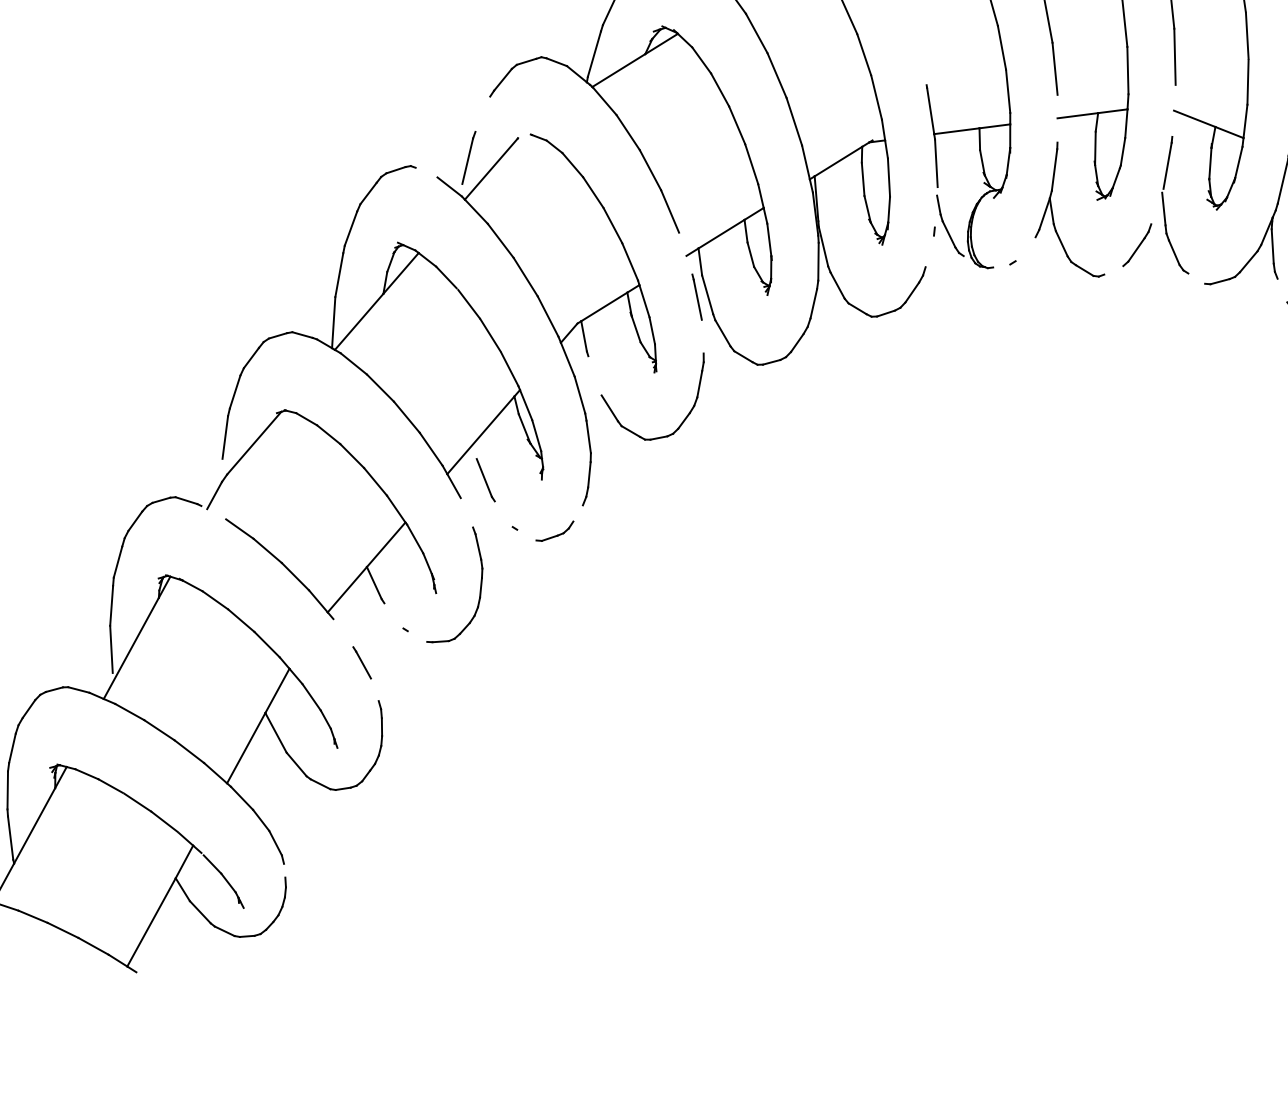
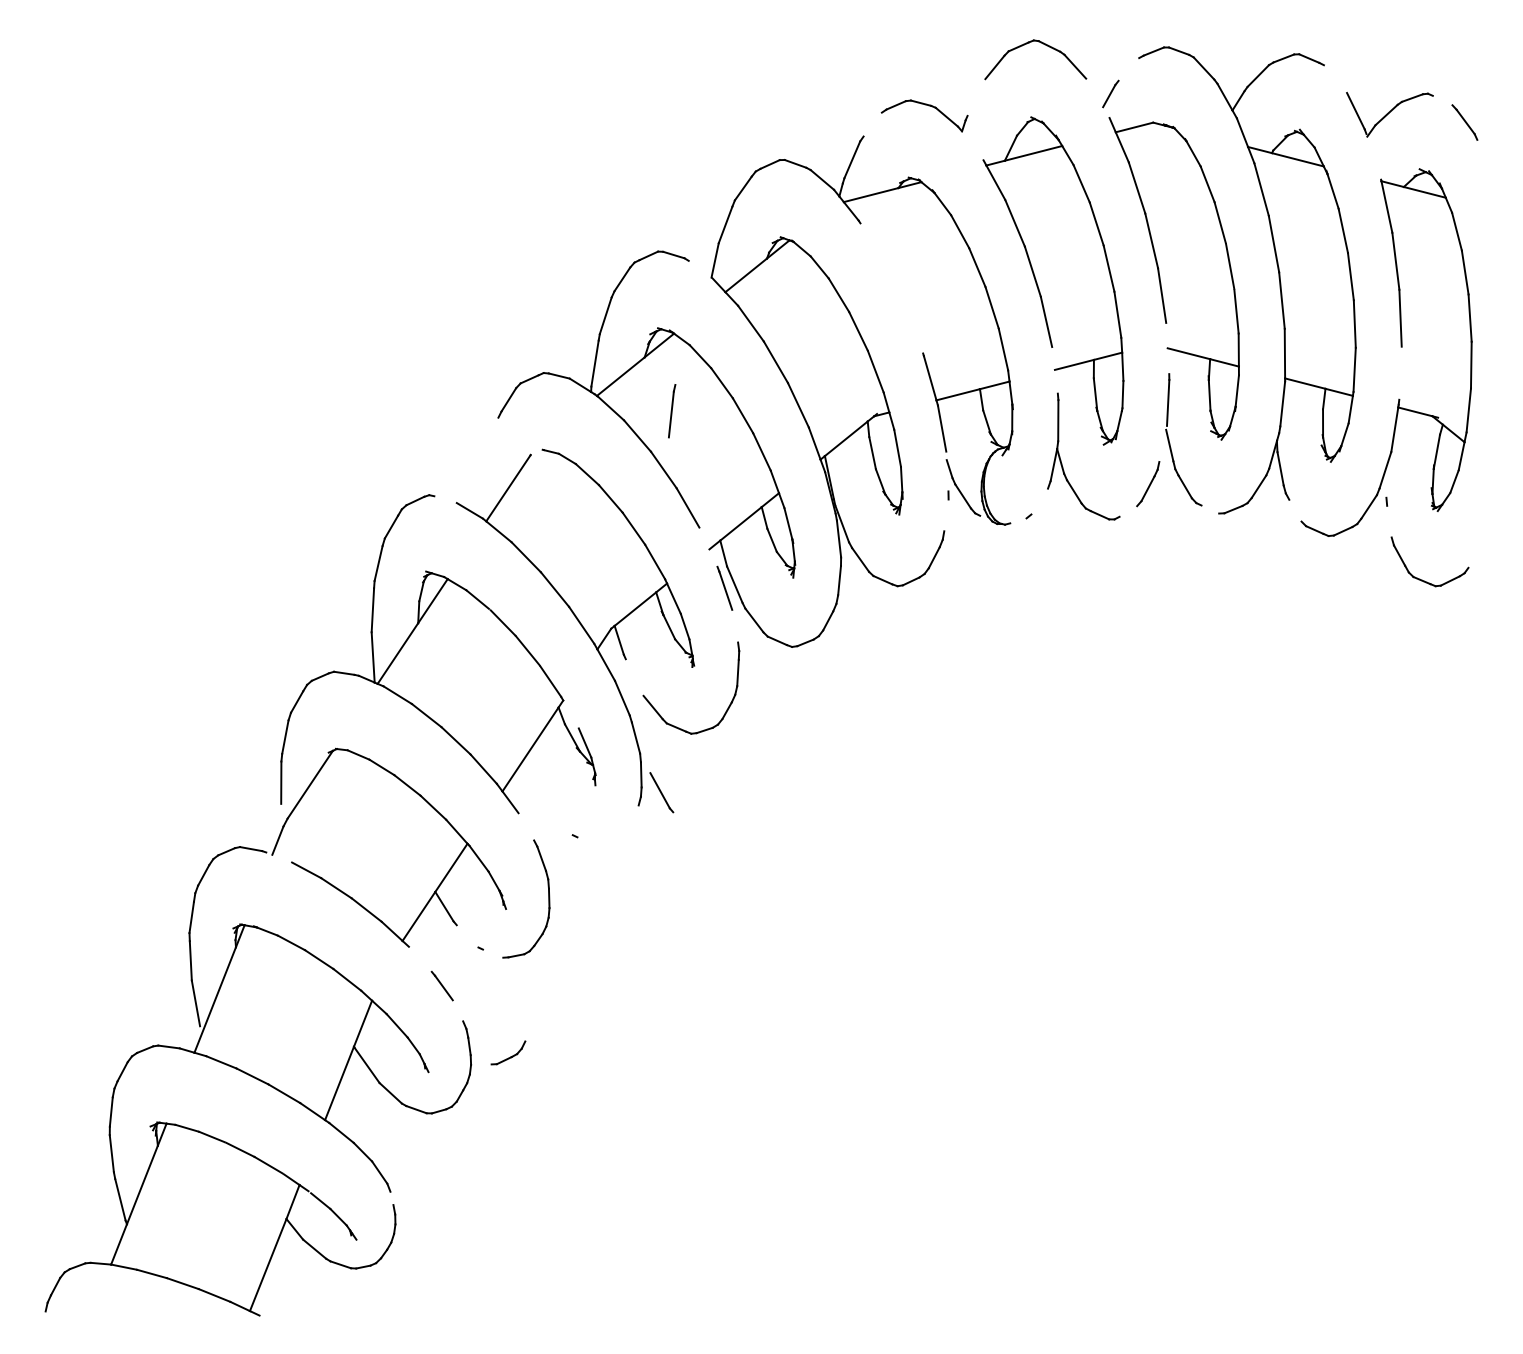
line: (469, 158) -> (672, 411), moved
line: (525, 405) -> (570, 714), removed
line: (485, 479) -> (661, 792), moved
part: (555, 530) -> (508, 1052), moved

